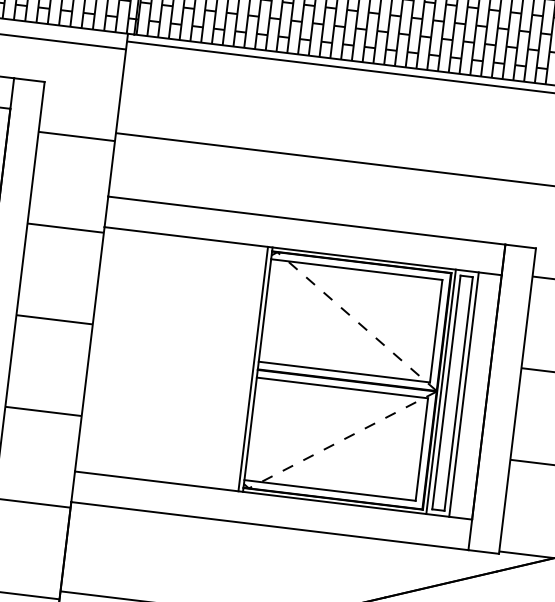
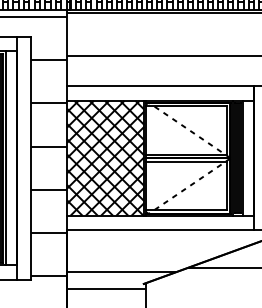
hatch: (171, 357) -> (105, 157), added
hatch: (453, 393) -> (238, 158), added

